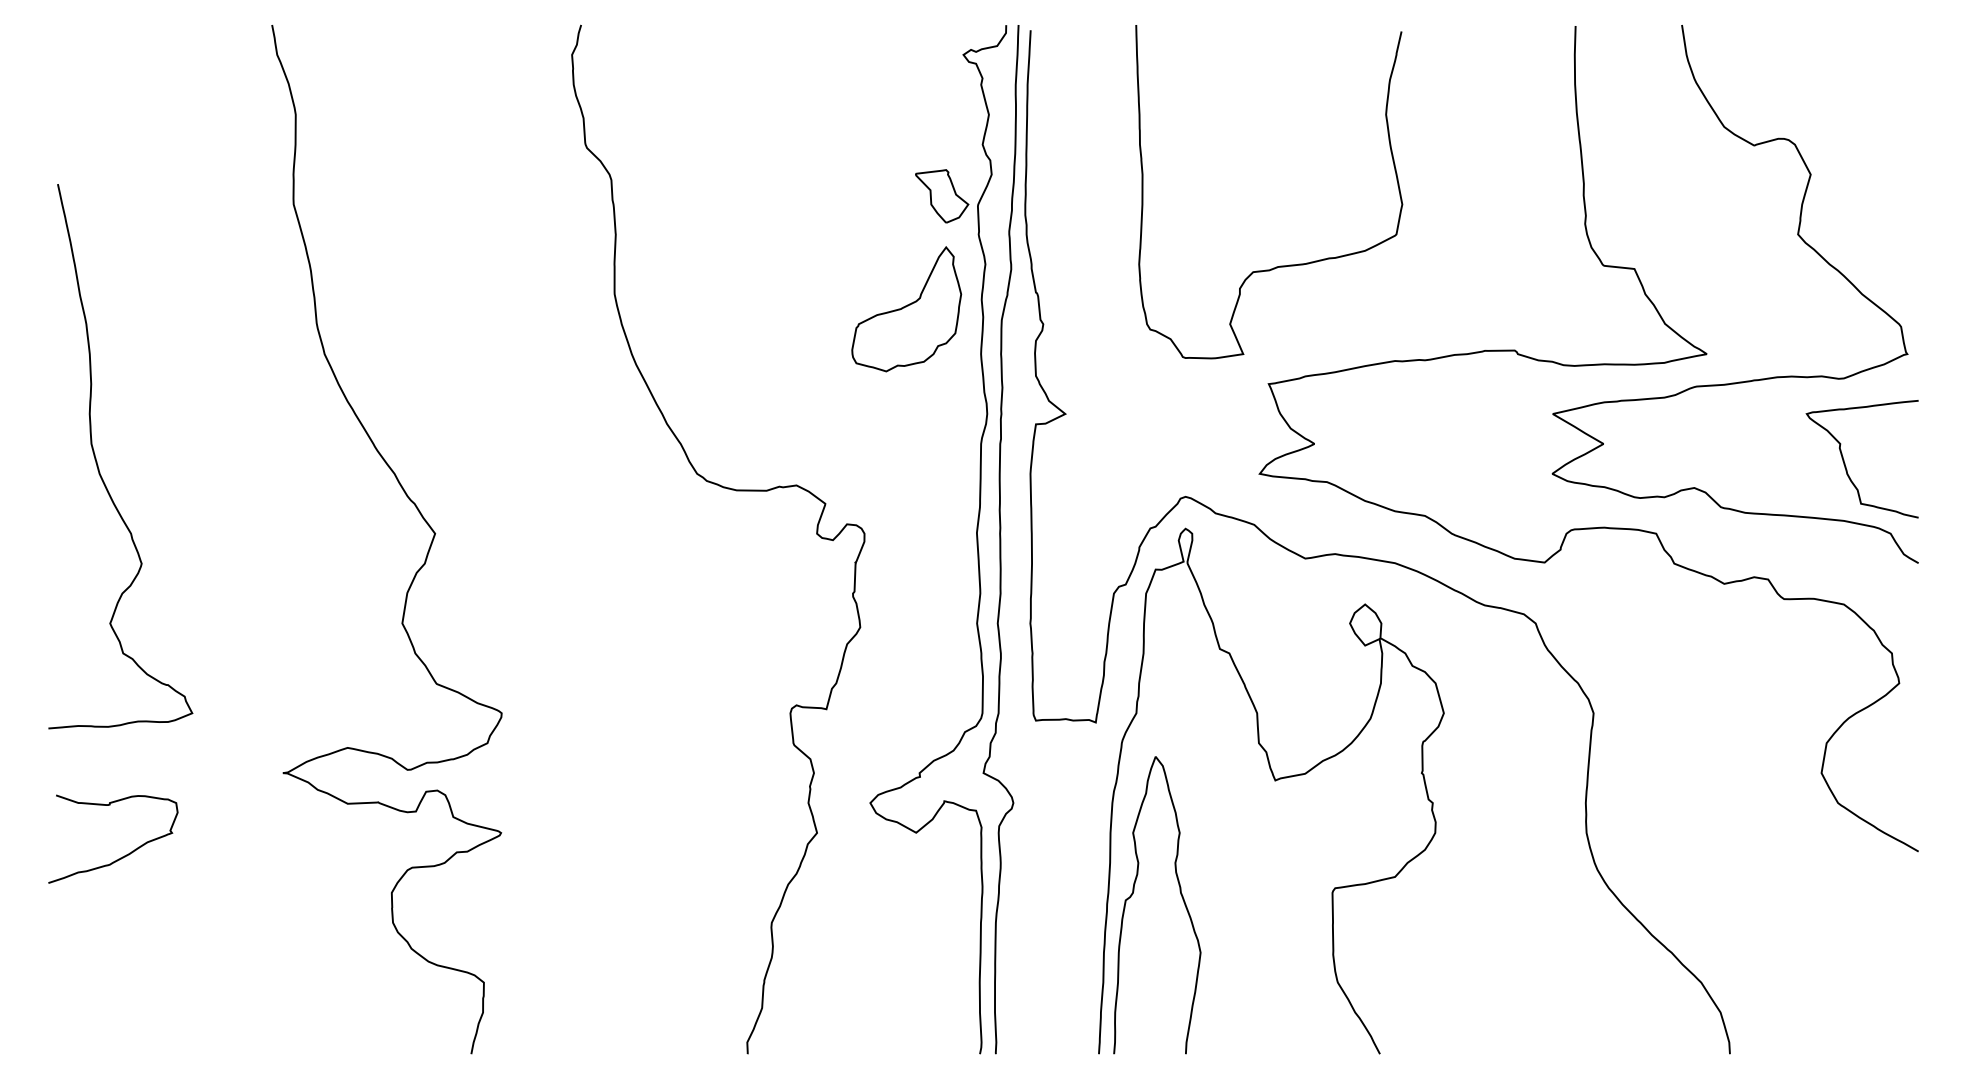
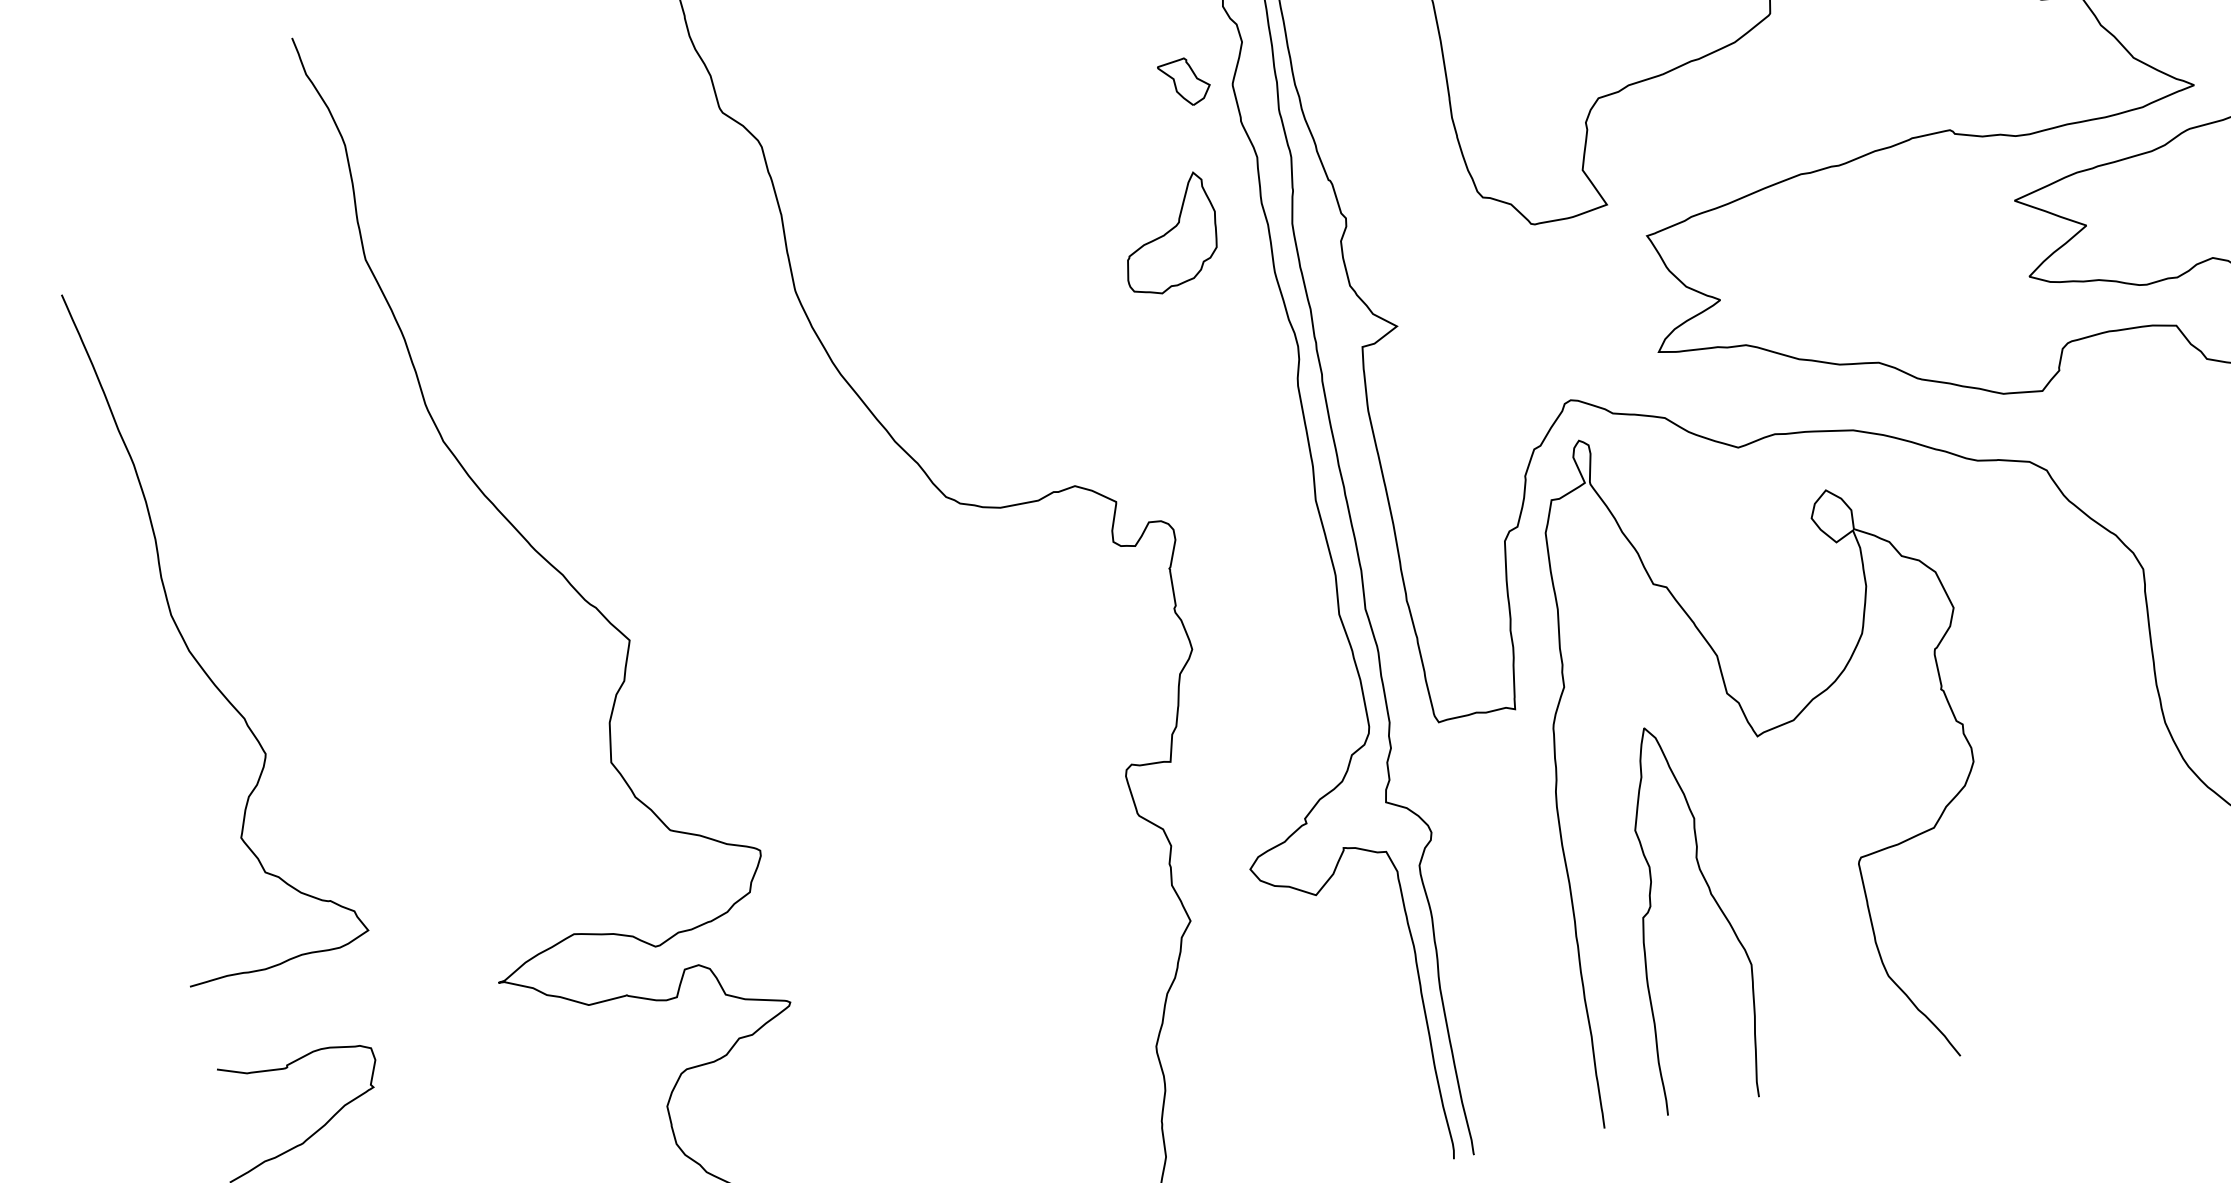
part: (942, 196) -> (1185, 82), size x0.7
part: (906, 309) -> (1168, 234), size x0.7
curve: (1181, 897) -> (1713, 899), moved

